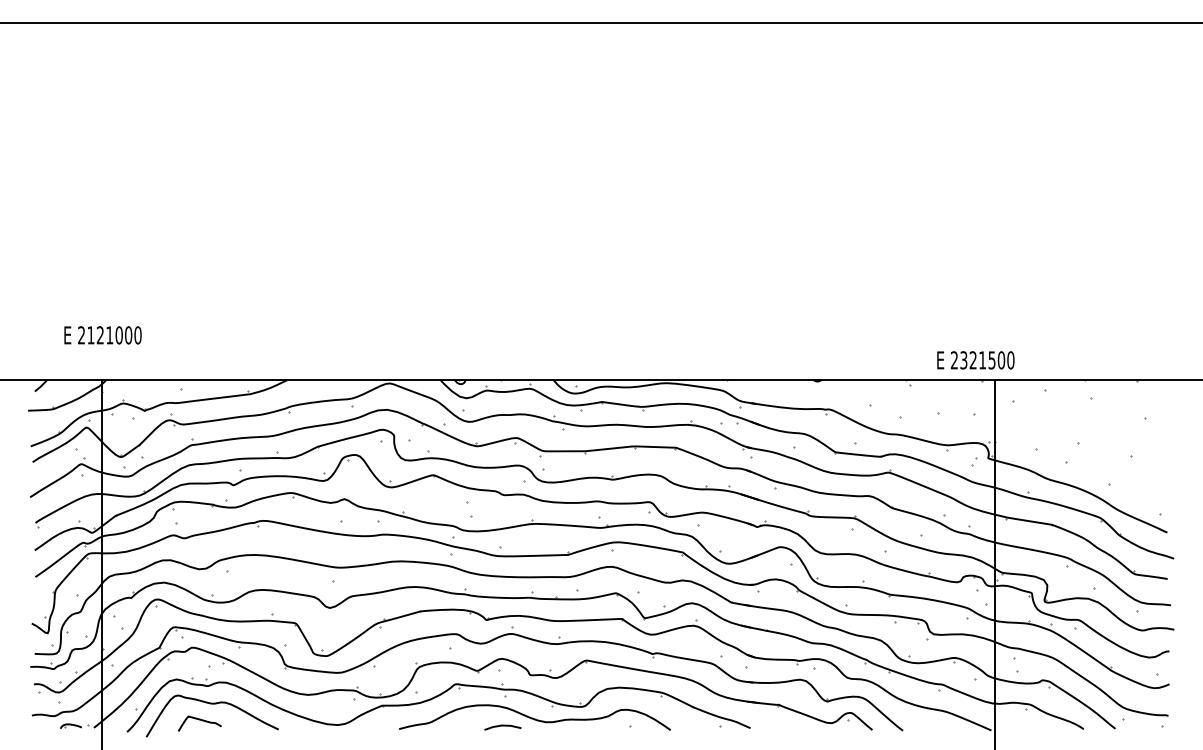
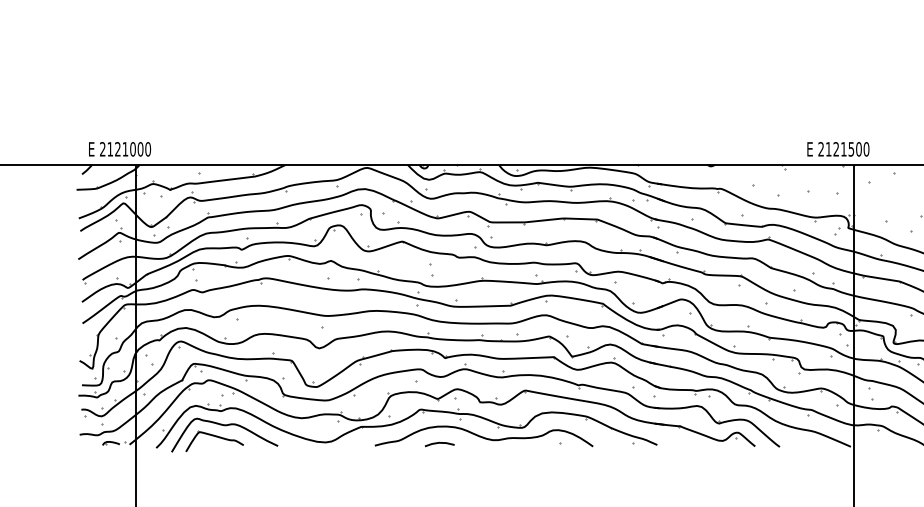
text: (102, 335) -> (119, 149), moved
text: (963, 360) -> (828, 149), 2321500 -> 2121500
part: (199, 723) -> (214, 441), size x1.67
line: (502, 726) -> (439, 443), moved

